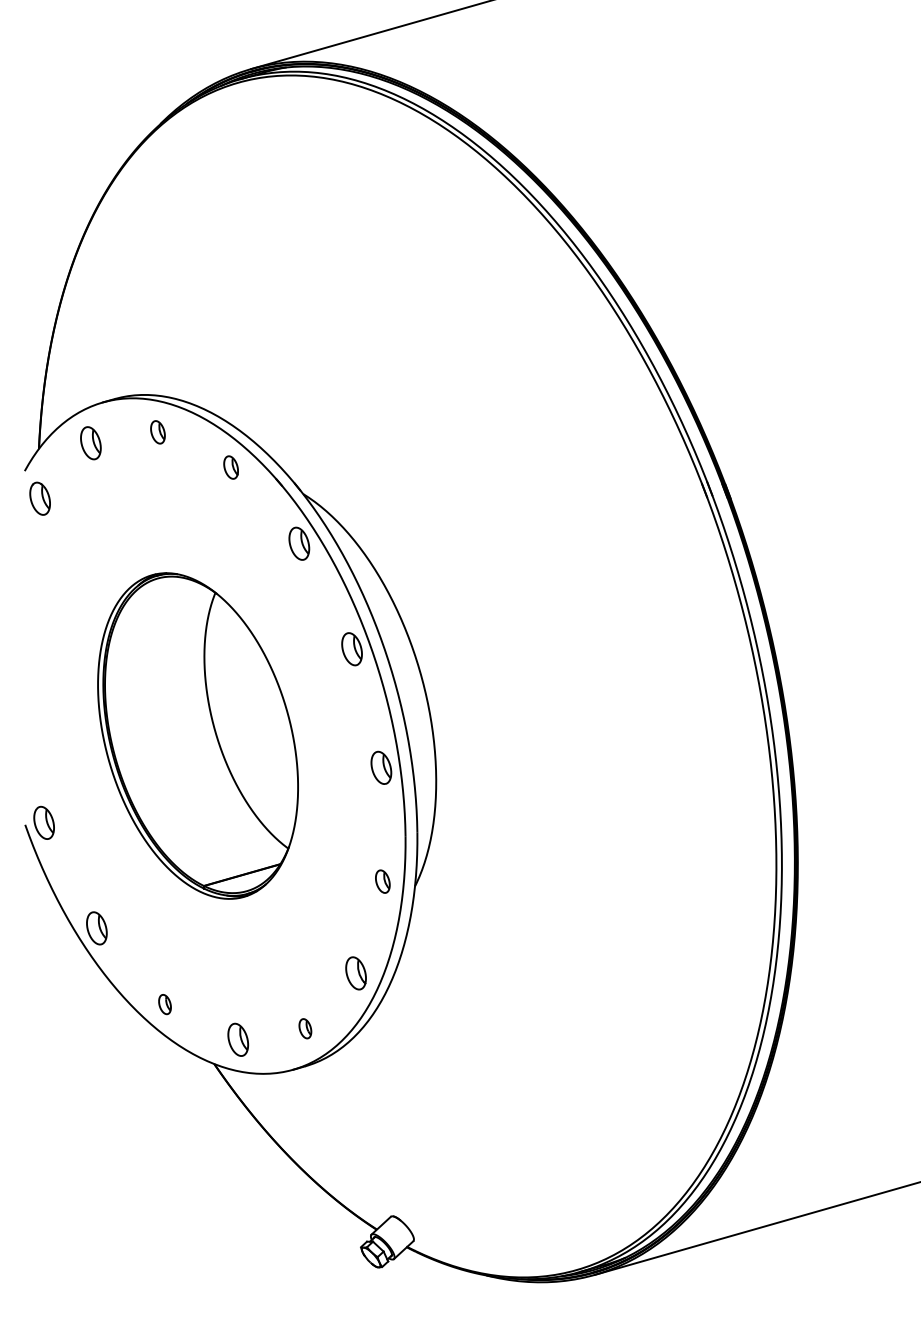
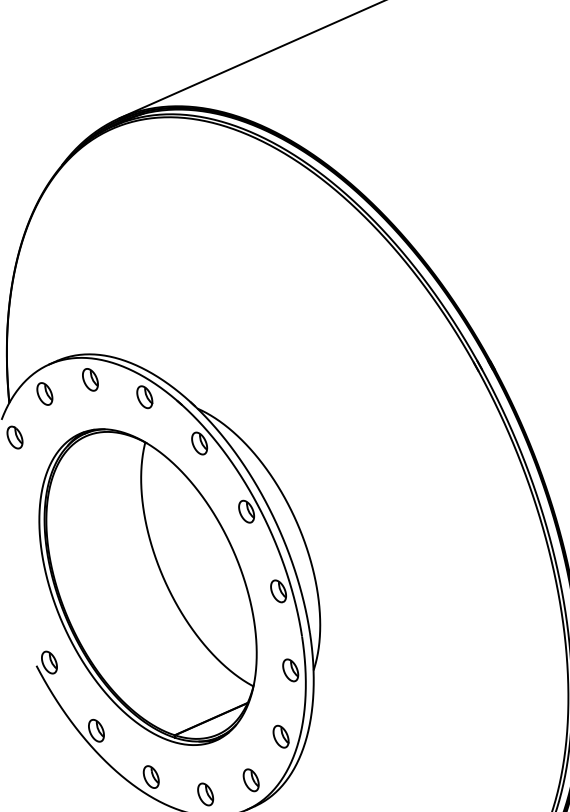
part: (157, 432) -> (90, 380), size x1.43
part: (230, 467) -> (144, 397), size x1.43
part: (197, 735) -> (147, 586), size x1.43
part: (382, 881) -> (290, 670), size x1.43
part: (164, 1004) -> (150, 777), size x1.67
part: (305, 1028) -> (251, 780), size x1.67

